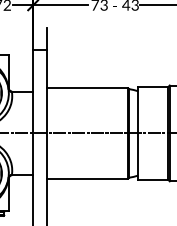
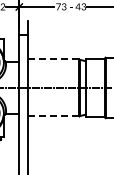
line: (87, 88) -> (53, 59), solid -> dashed
line: (87, 178) -> (53, 116), solid -> dashed

